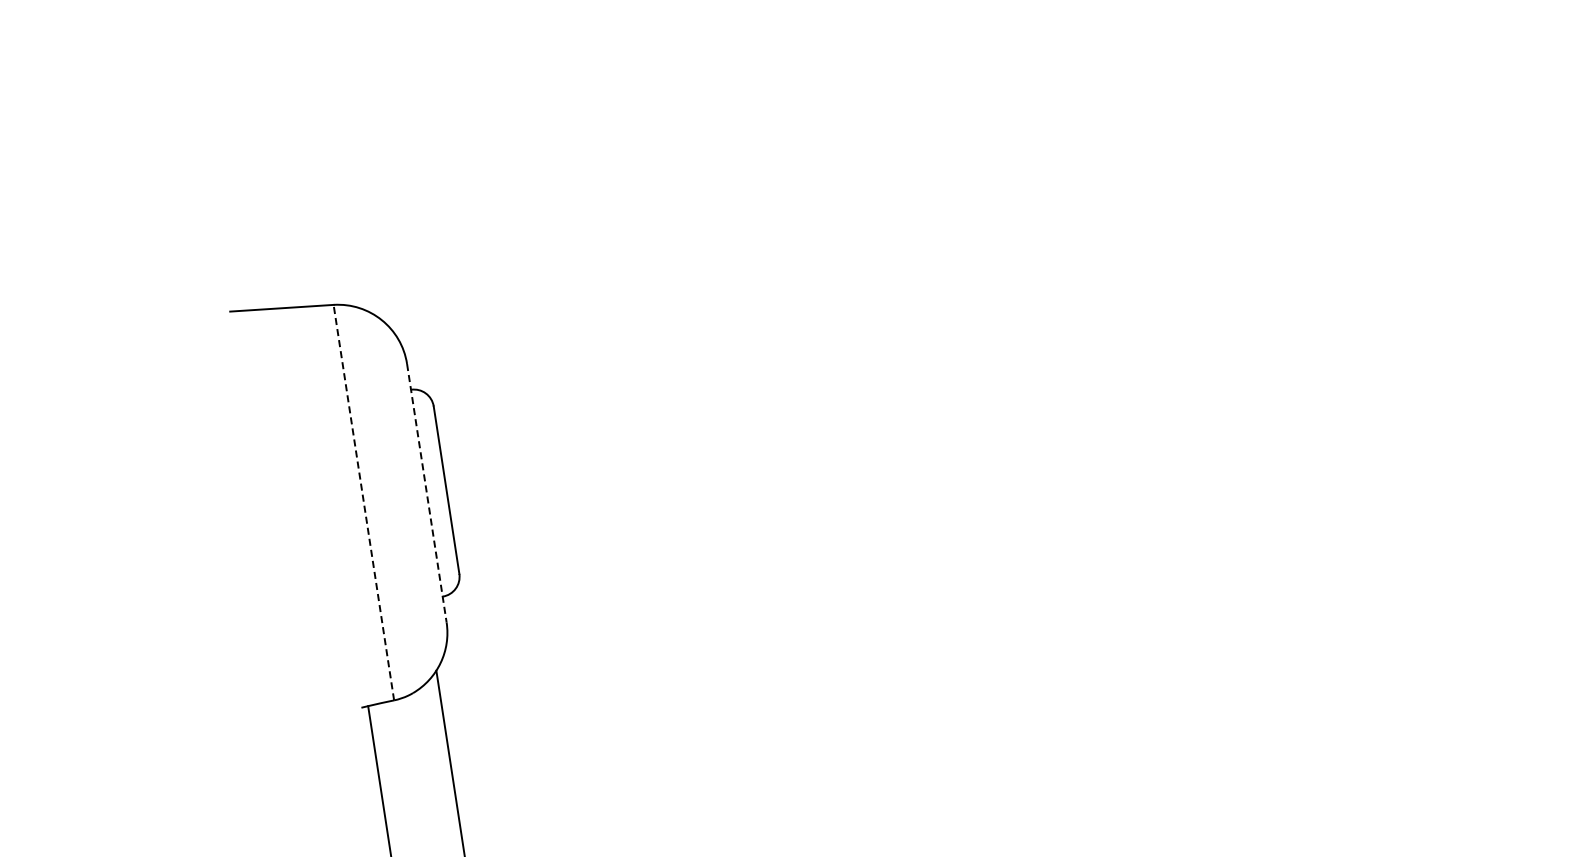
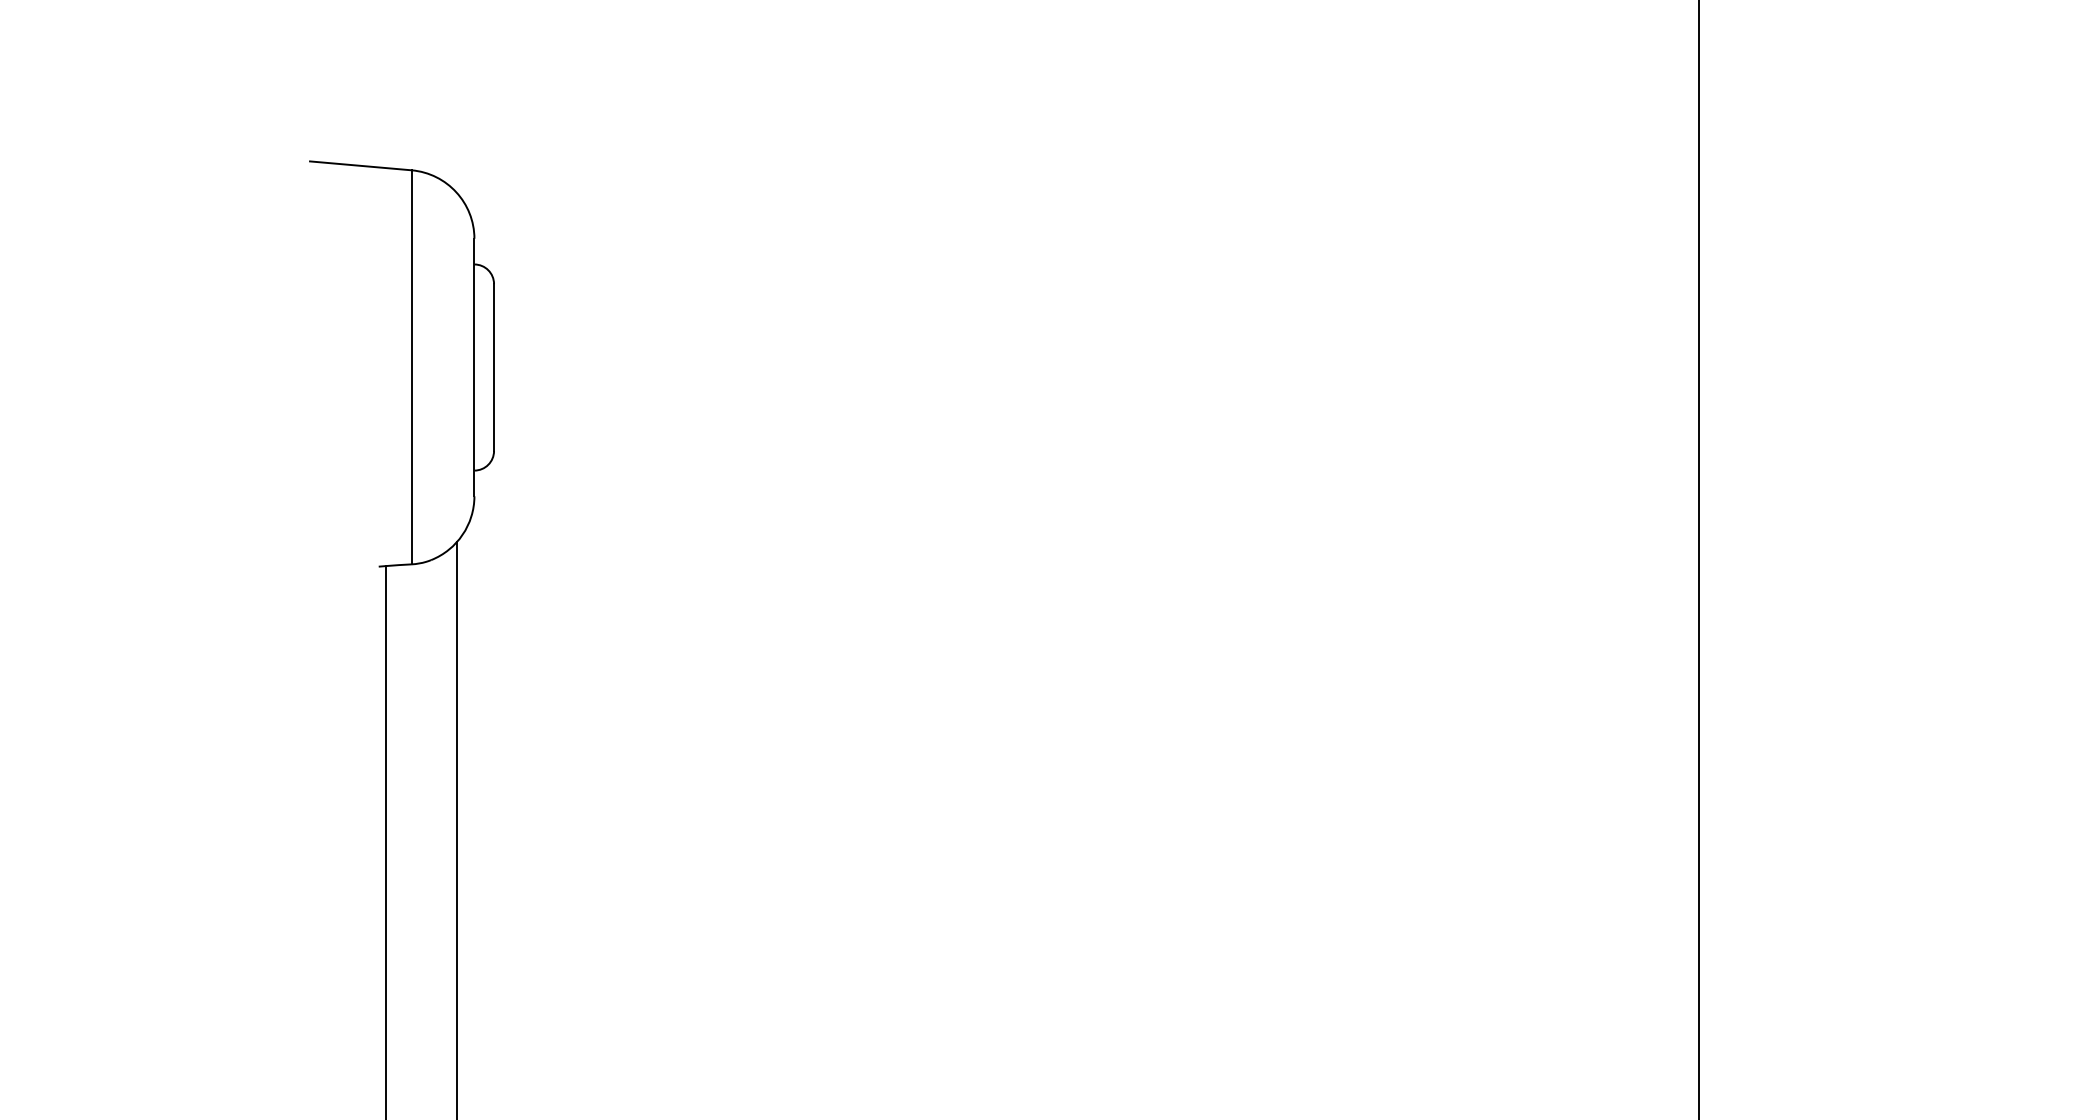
line: (426, 493) -> (474, 367), dashed -> solid
line: (363, 501) -> (411, 366), dashed -> solid

